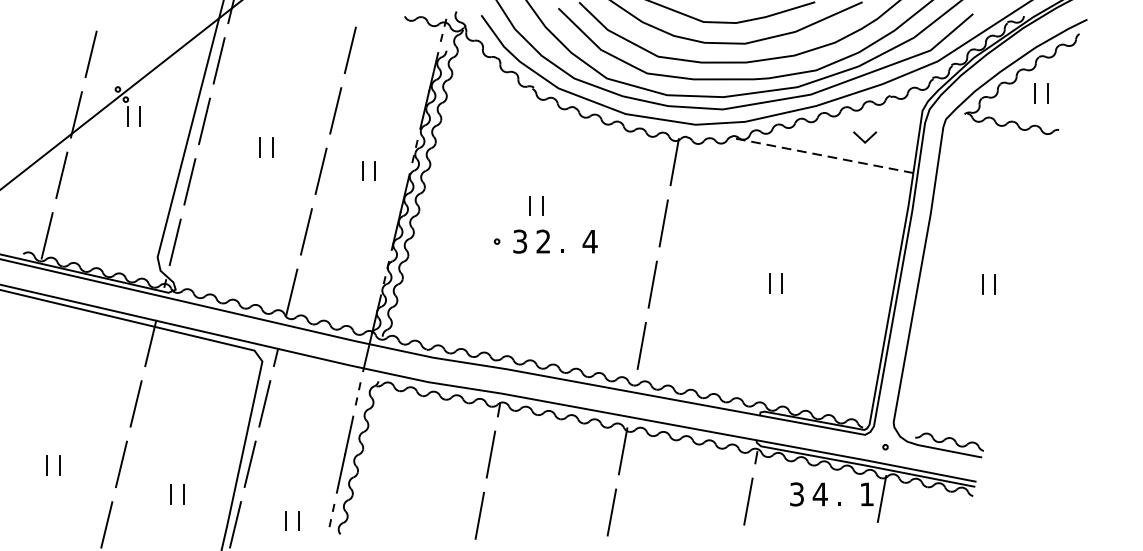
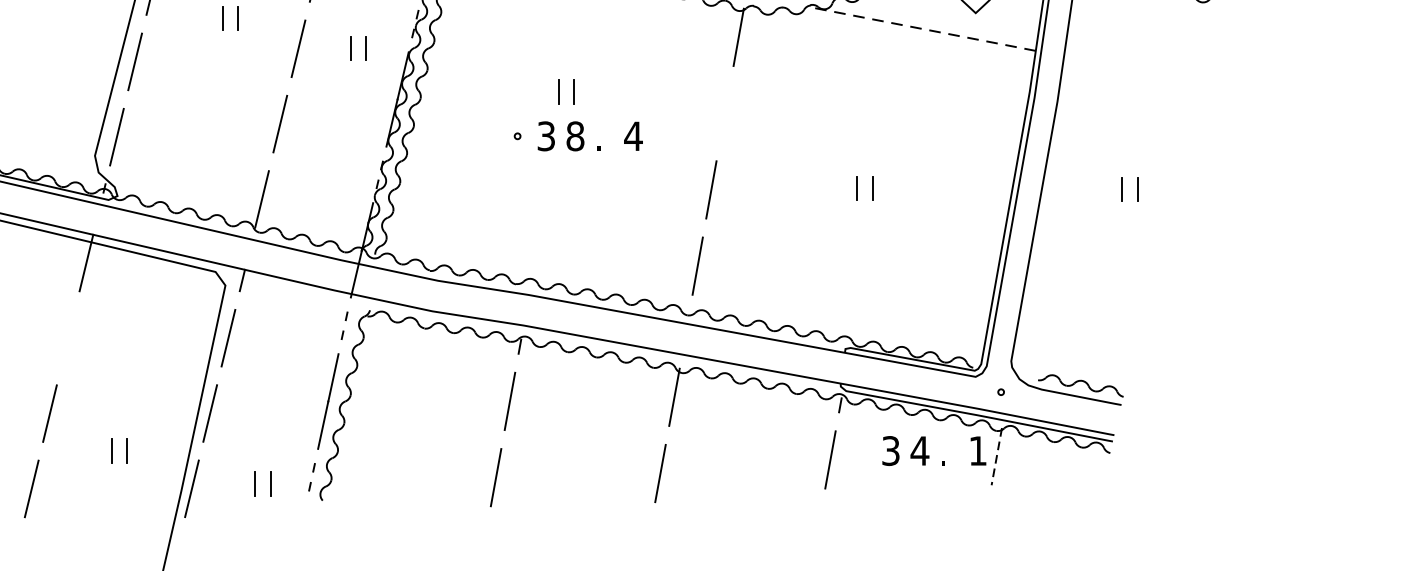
line: (663, 223) -> (724, 113), removed
text: (543, 241) -> (575, 136), 2 -> 8
line: (135, 403) -> (67, 337), removed
line: (881, 499) -> (996, 457), solid -> dashed

